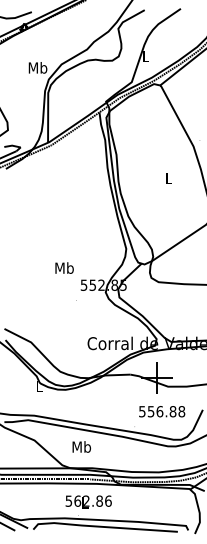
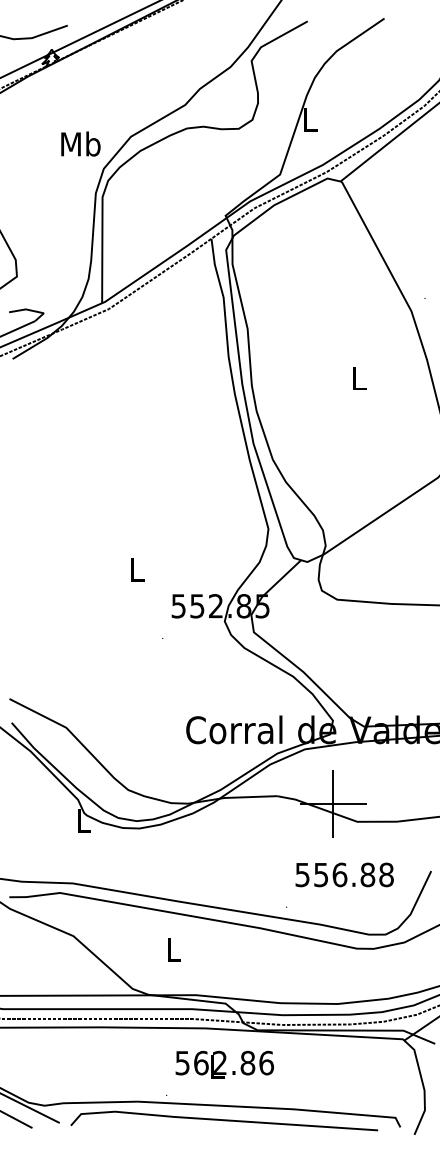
text: (64, 267) -> (137, 568), Mb -> L
text: (81, 446) -> (173, 948), Mb -> L
text: (88, 501) -> (224, 1063), moved

